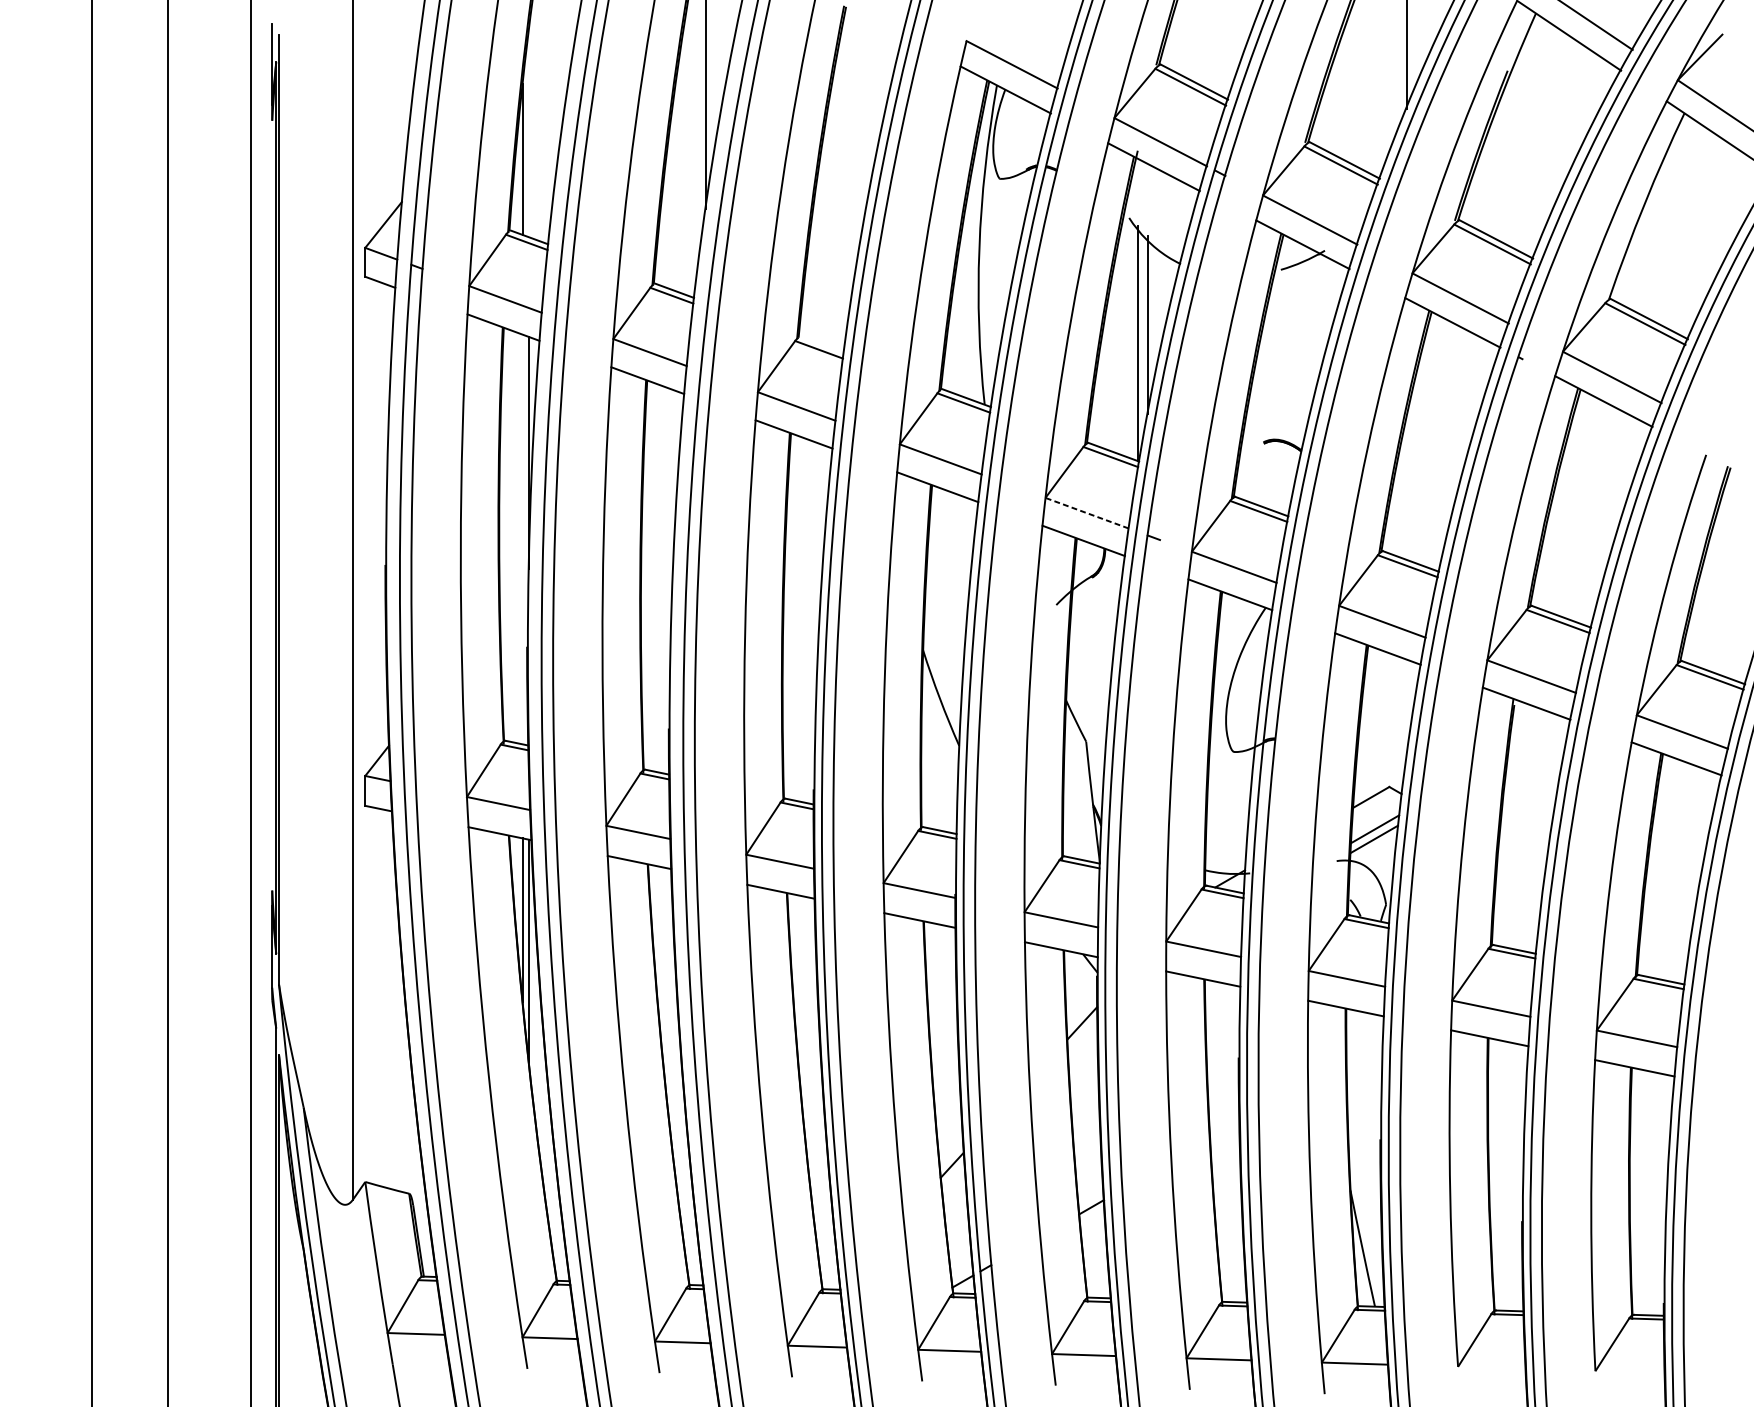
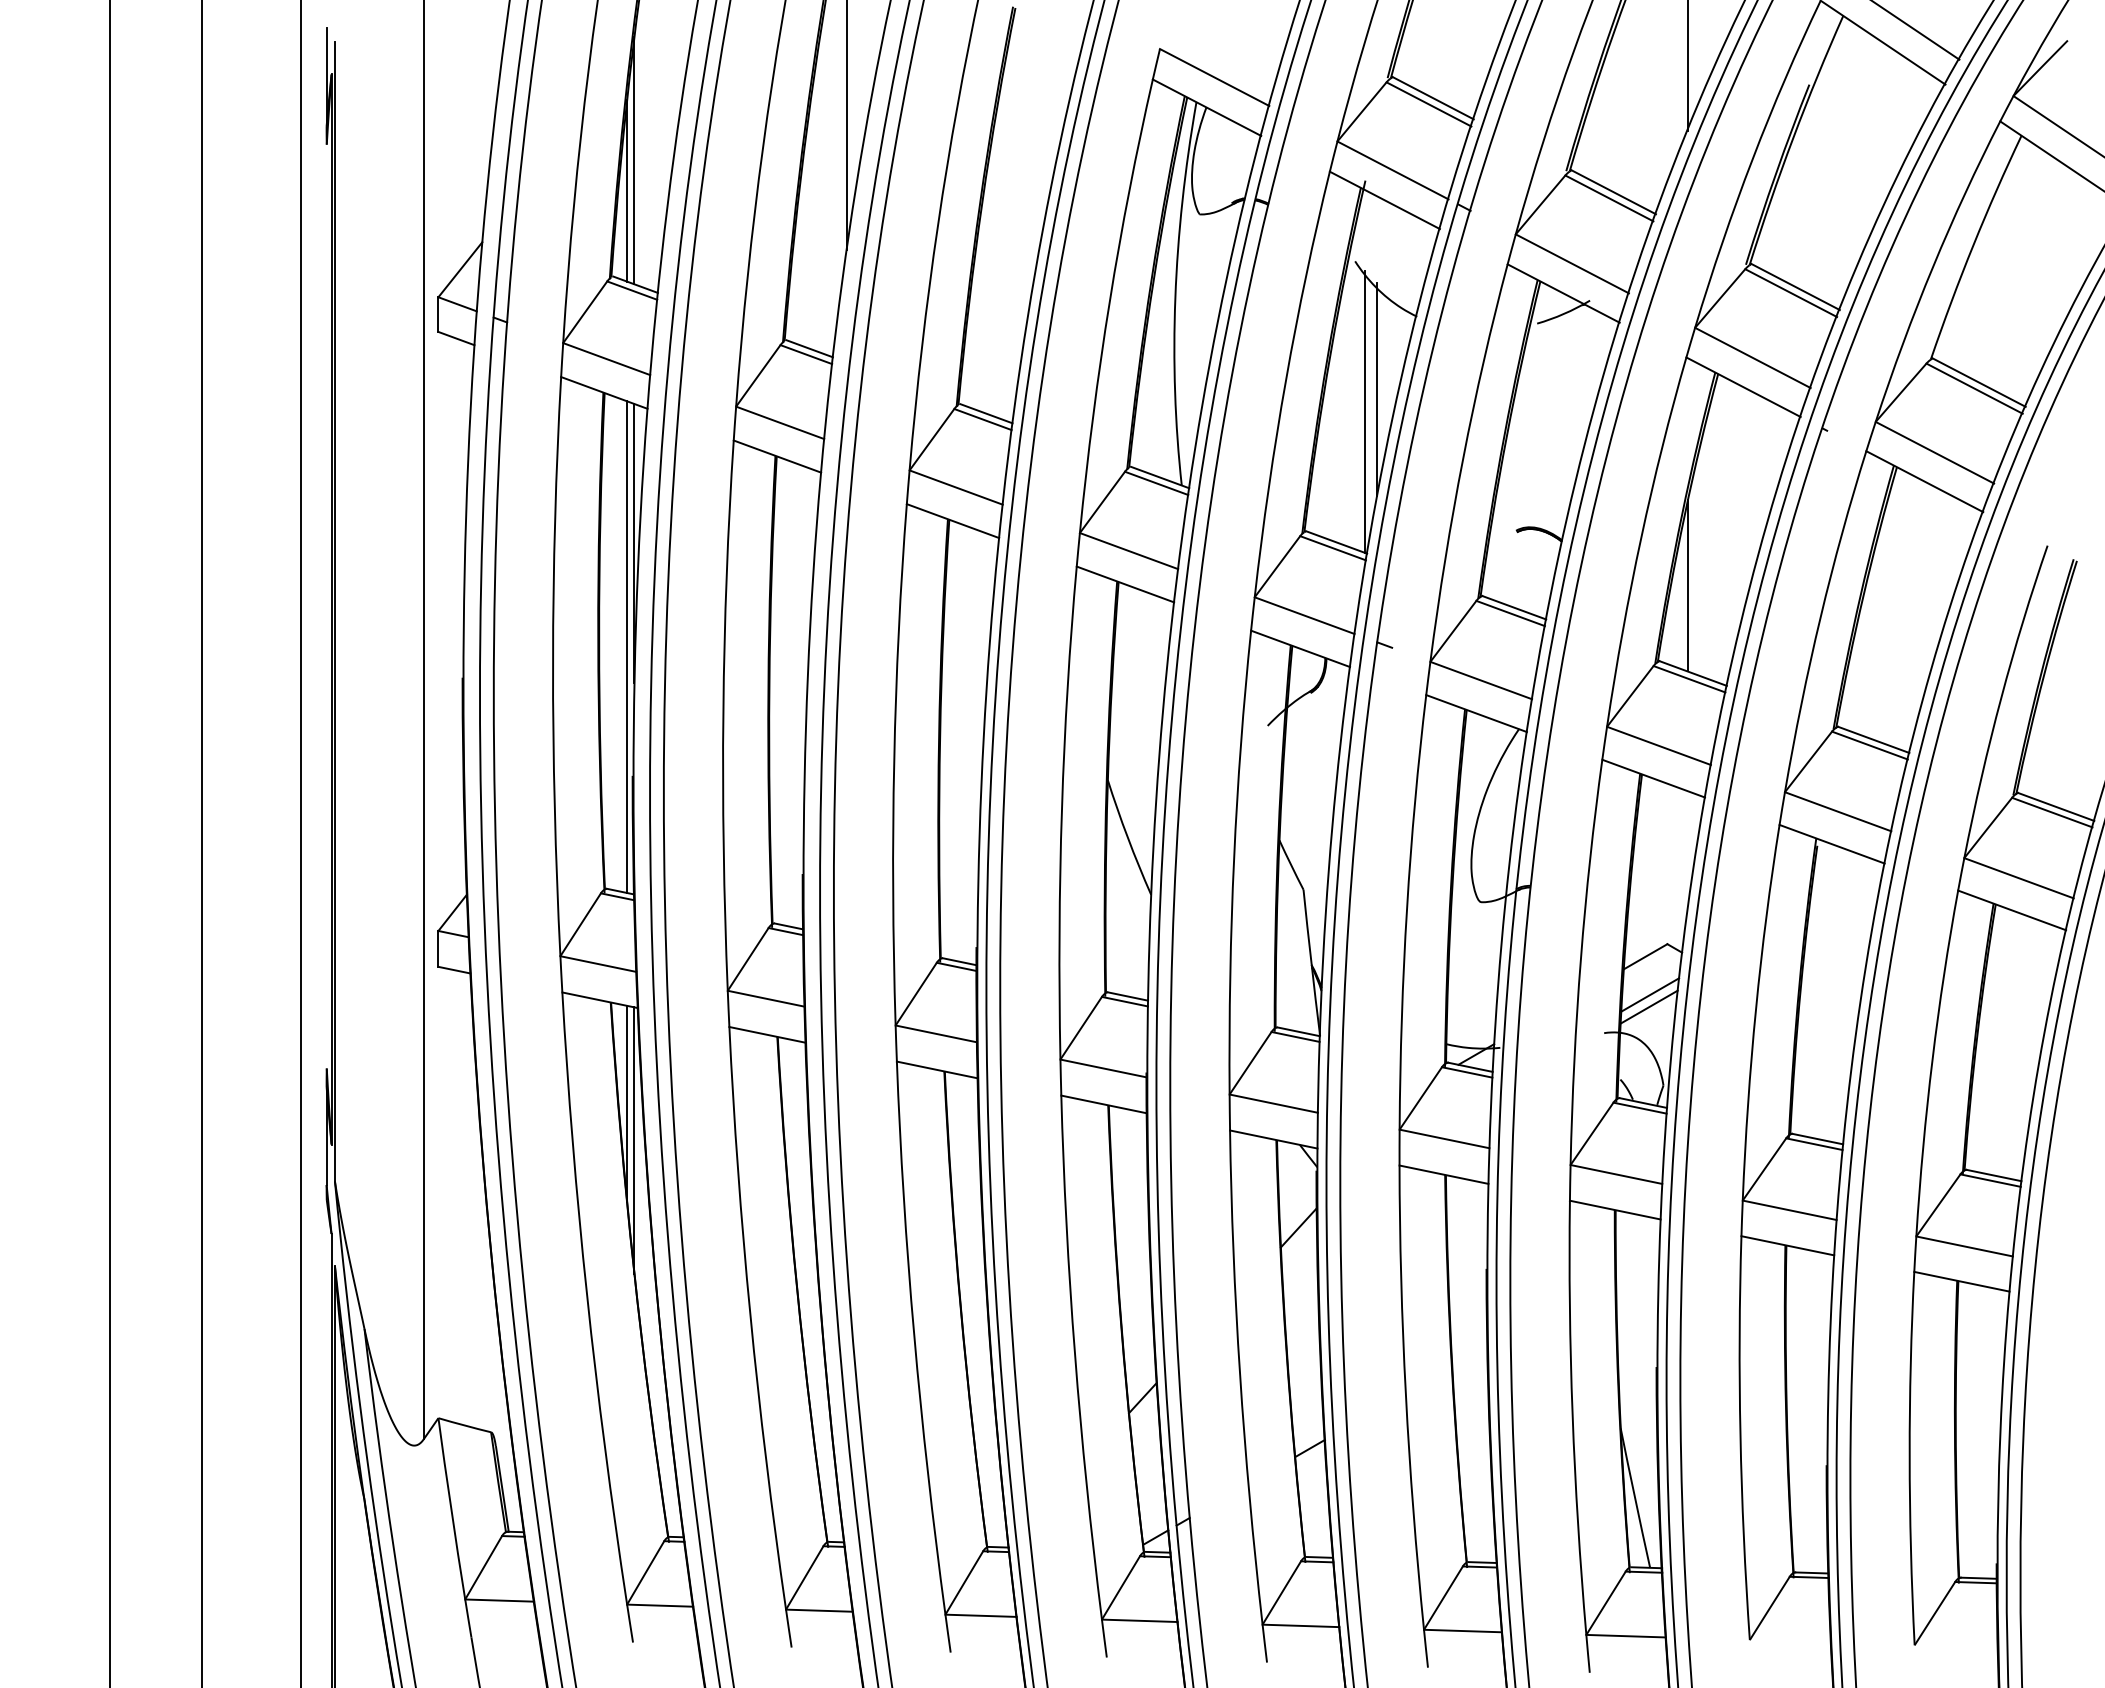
line: (528, 133) -> (634, 160), added
line: (822, 344) -> (986, 413), added
line: (1406, 488) -> (1687, 585), added
line: (1086, 513) -> (1304, 615), dashed -> solid
line: (522, 539) -> (627, 647), added

